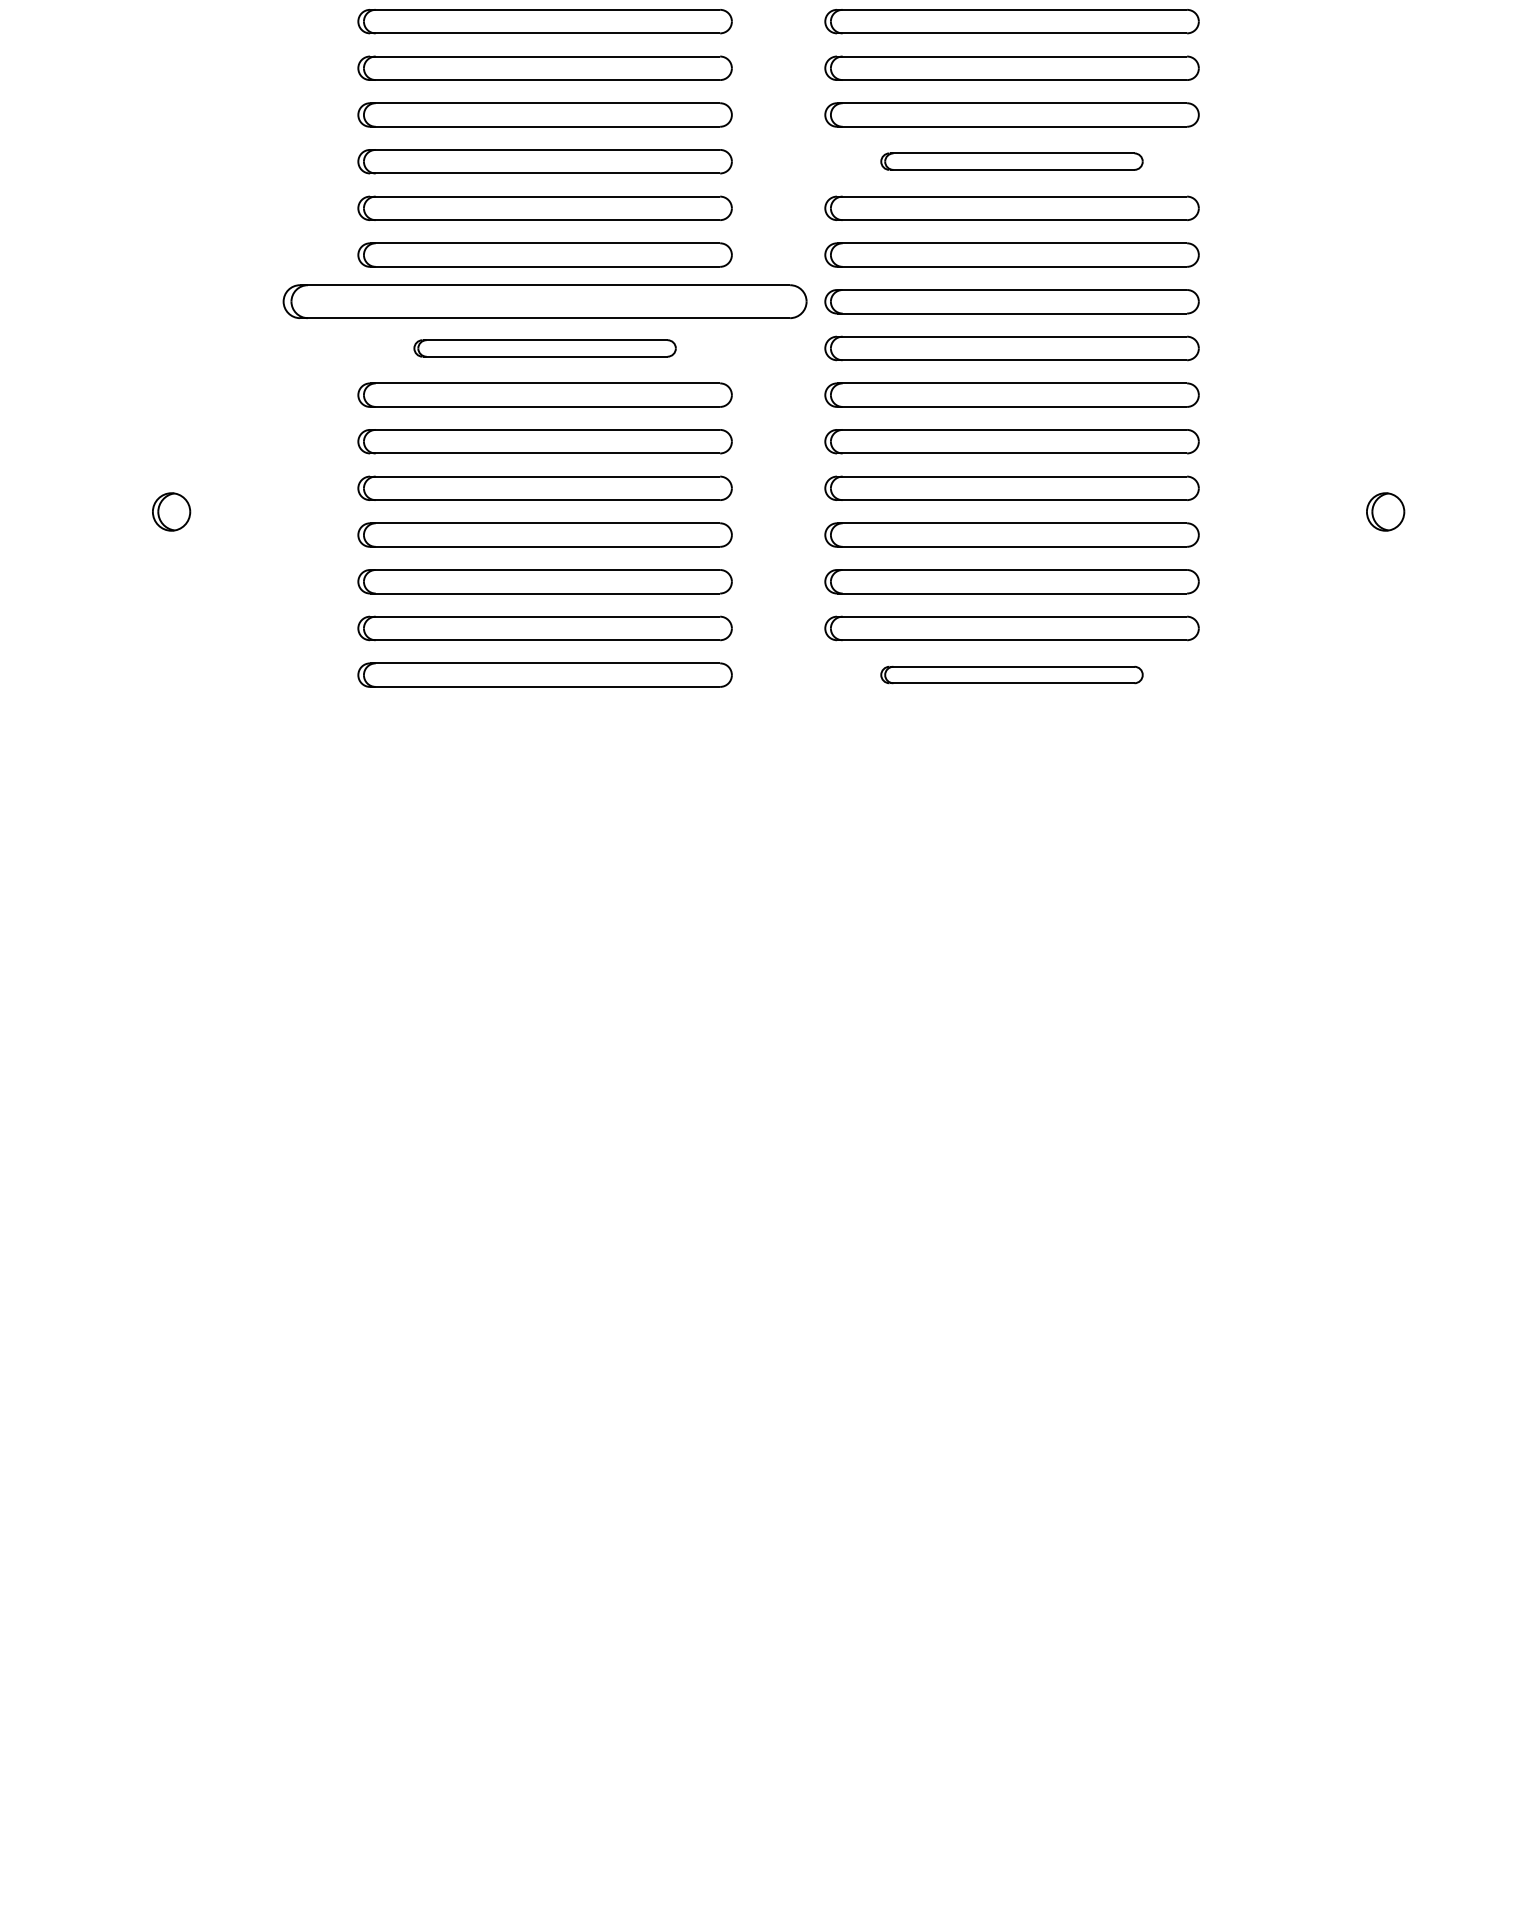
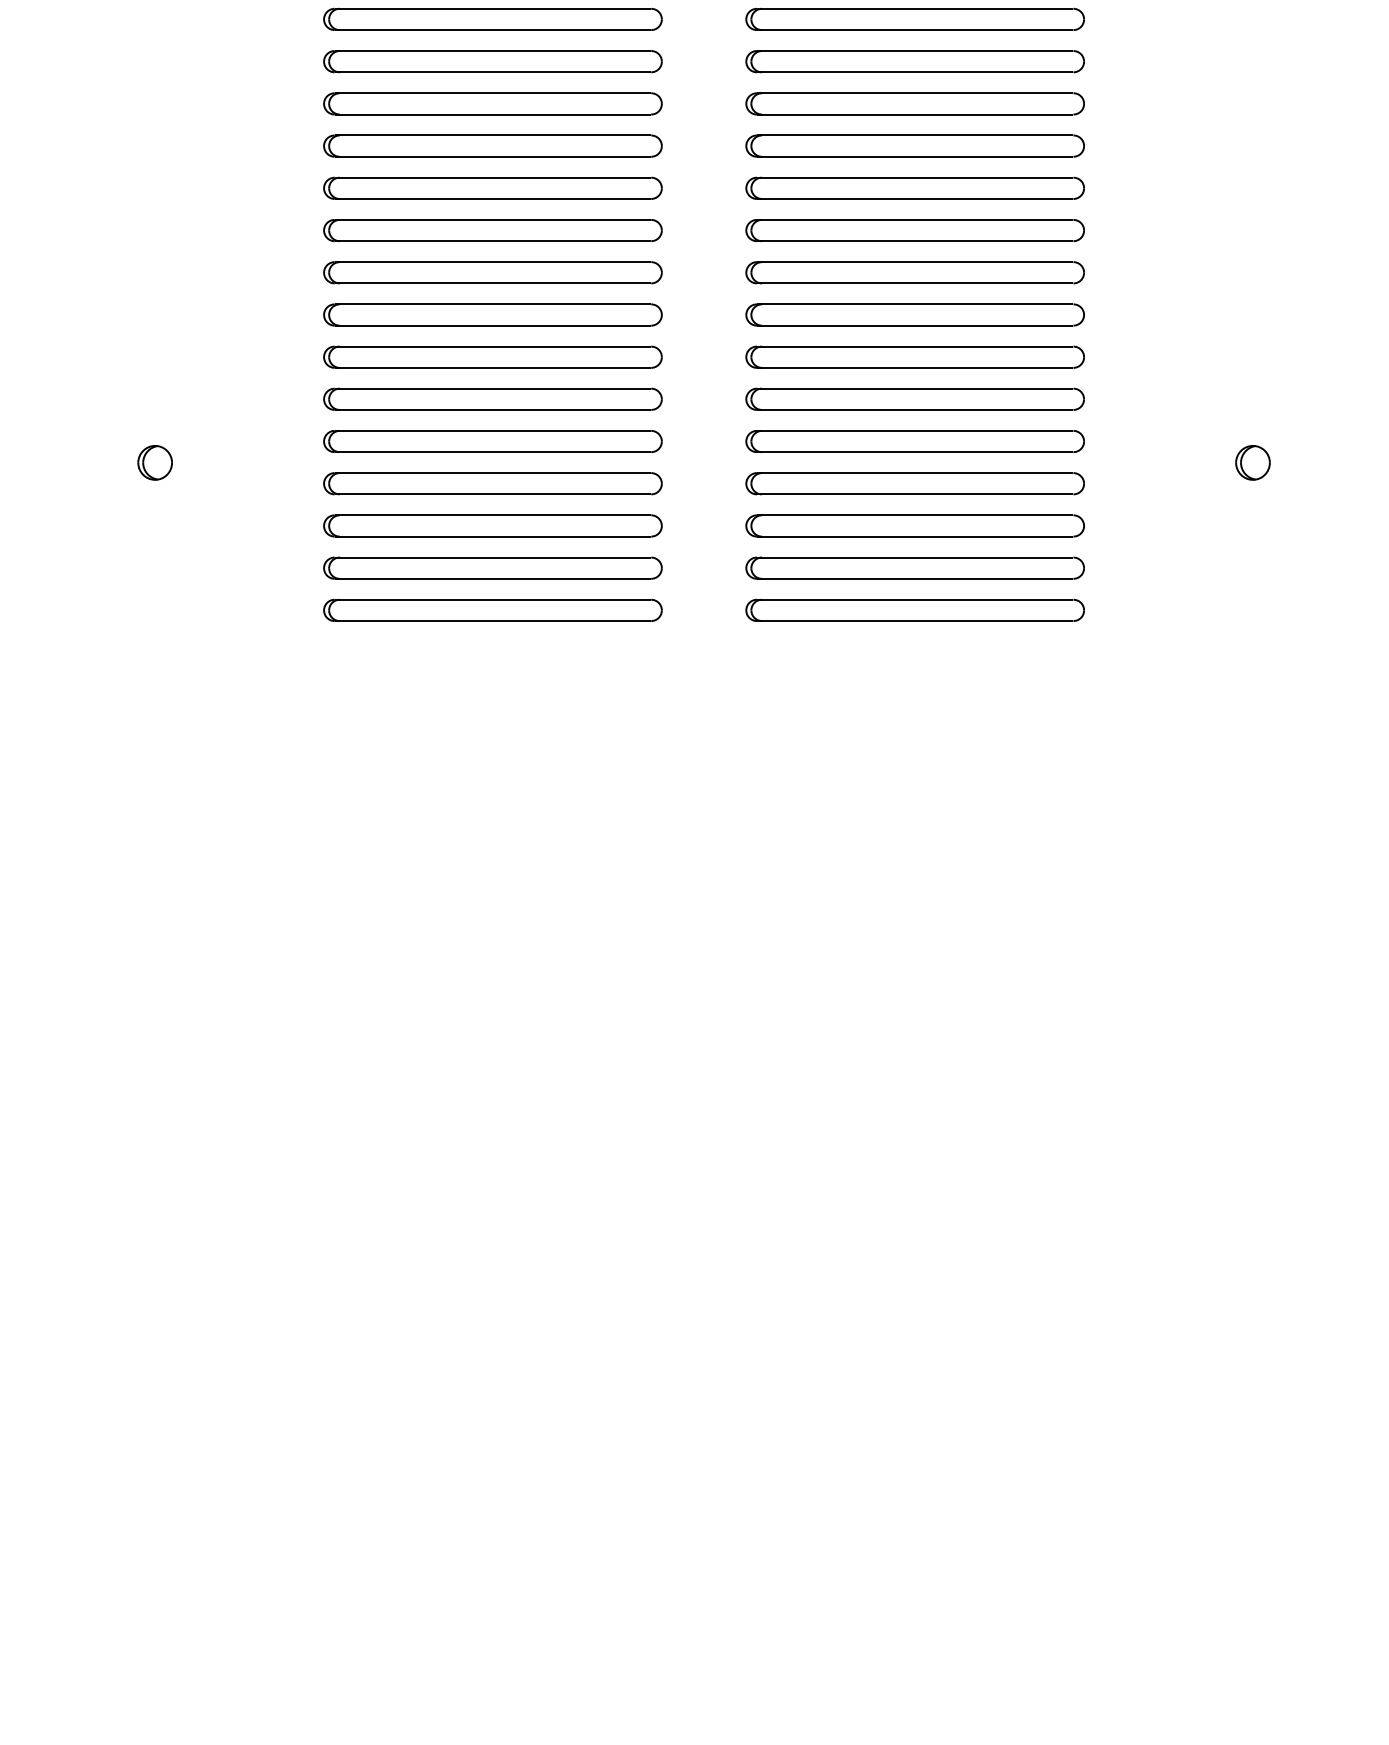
part: (1011, 161) -> (914, 145), size x1.43
part: (544, 301) -> (492, 272), size x0.71
part: (544, 347) -> (492, 314), size x1.43
part: (1011, 674) -> (914, 609), size x1.43

